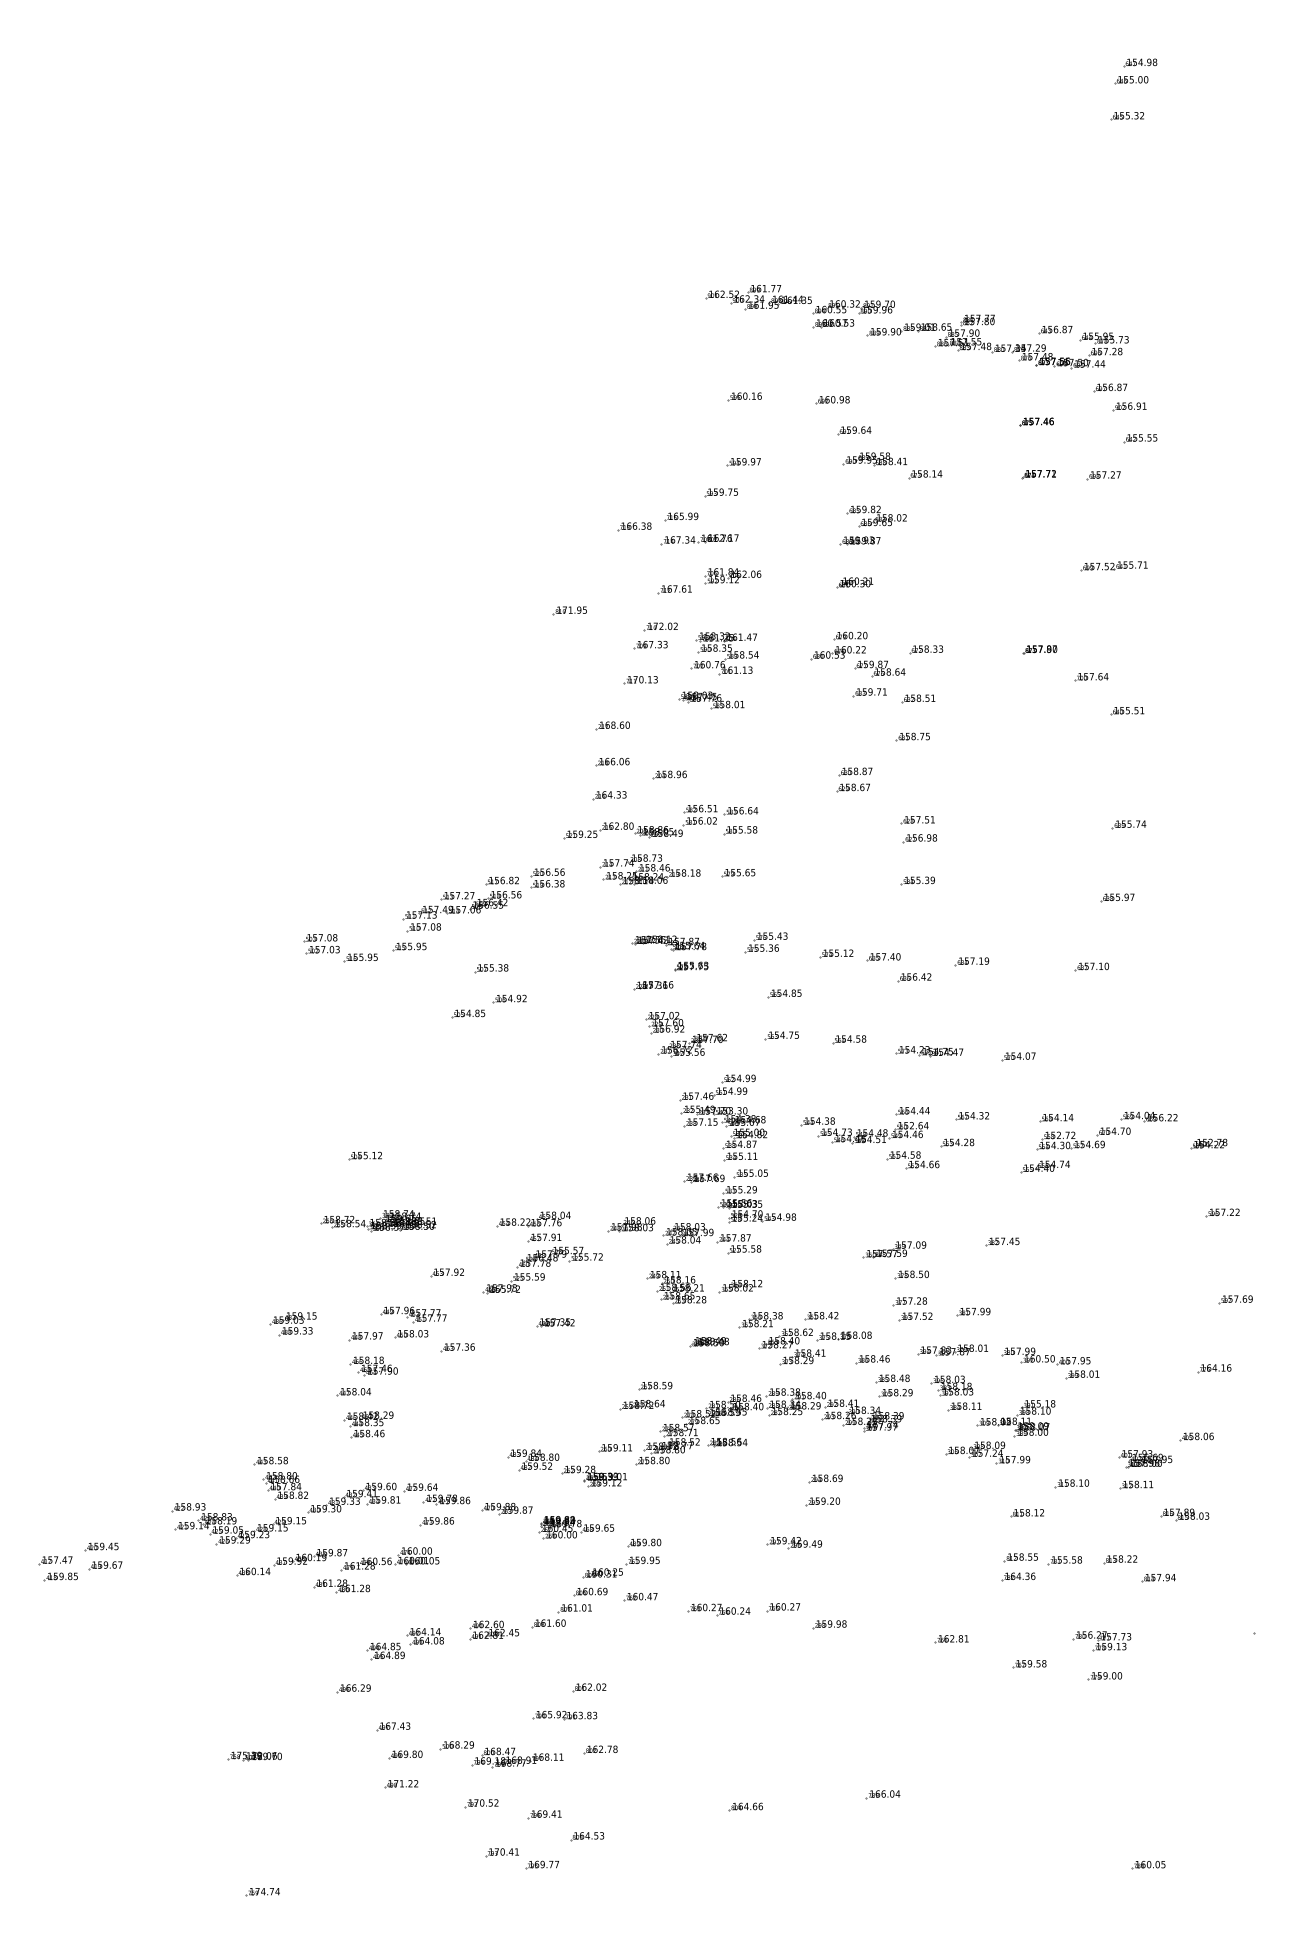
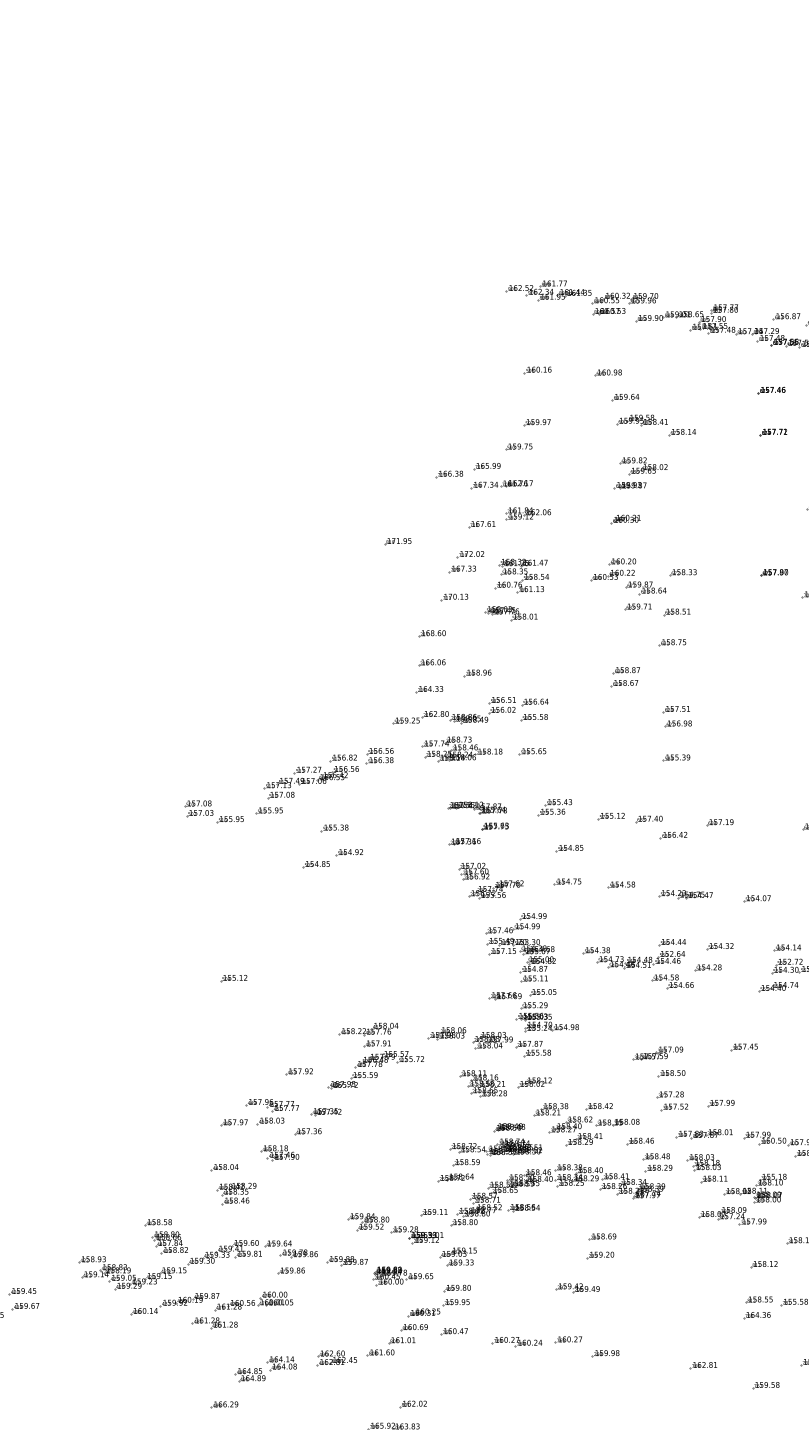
part: (378, 1221) -> (495, 1147), moved
part: (555, 1322) -> (326, 1111), moved
part: (292, 1324) -> (457, 1257), moved
part: (373, 1366) -> (279, 1153), moved

